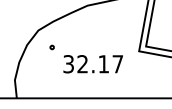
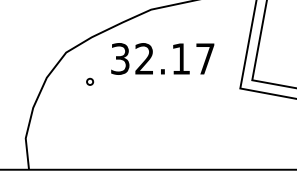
text: (92, 64) -> (161, 59), moved

